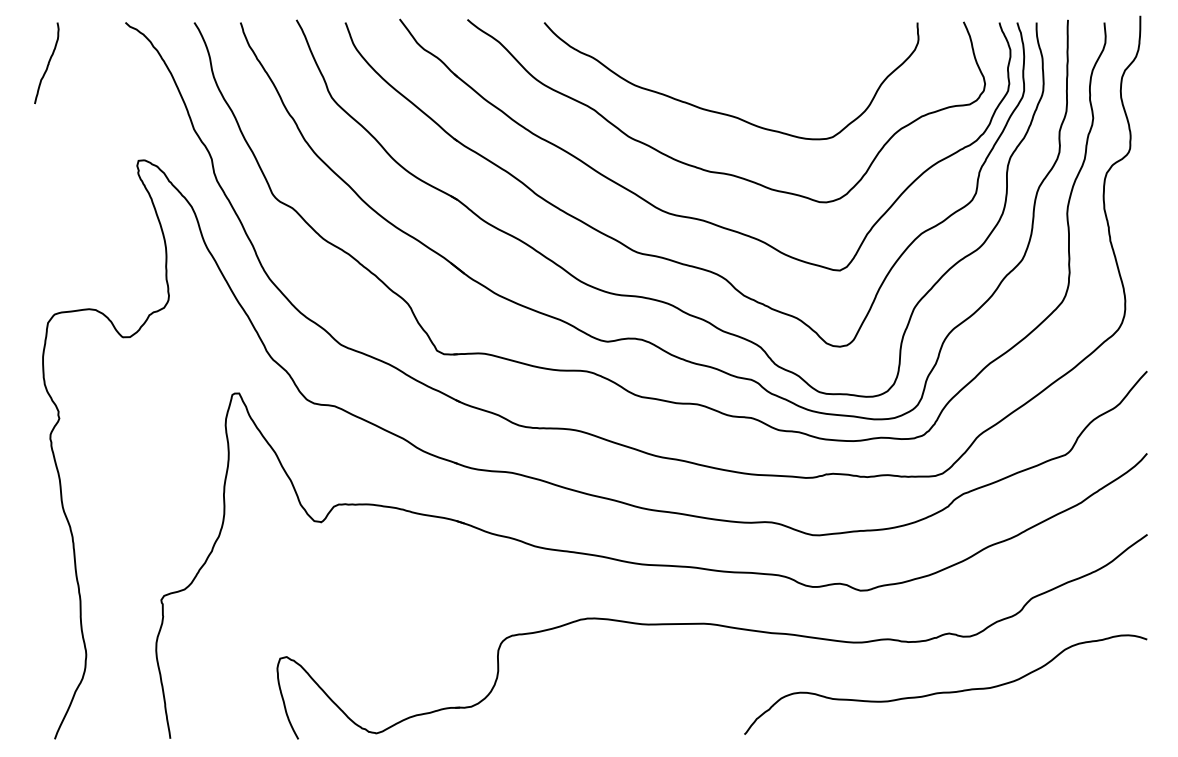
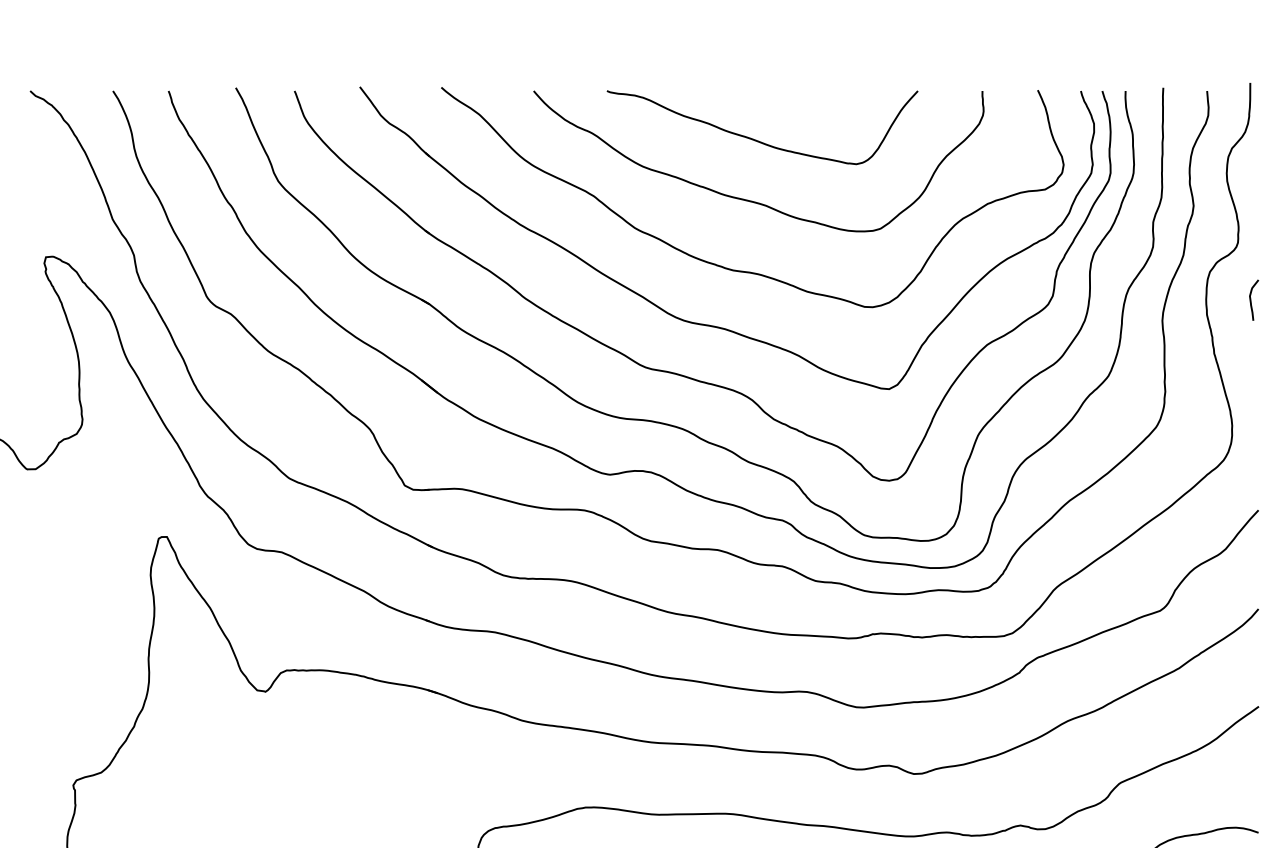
curve: (731, 63) -> (758, 140), added
curve: (1141, 196) -> (1251, 300), added

